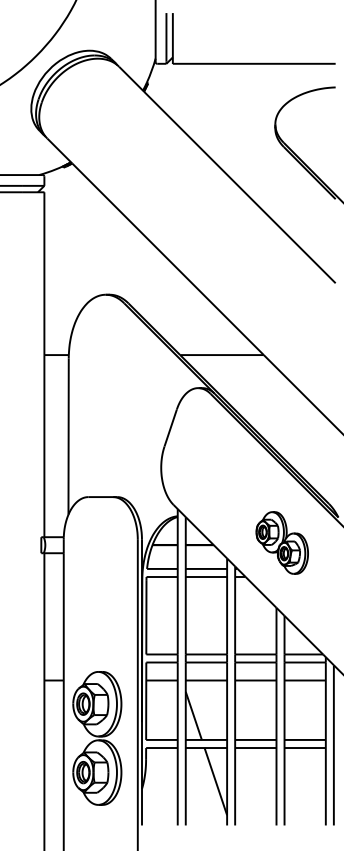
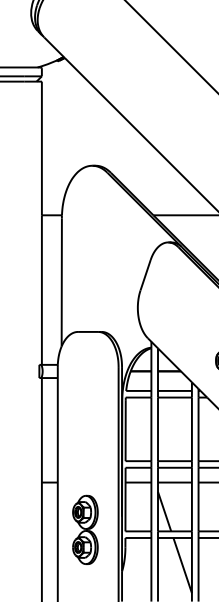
part: (97, 737) -> (85, 529), size x0.62

